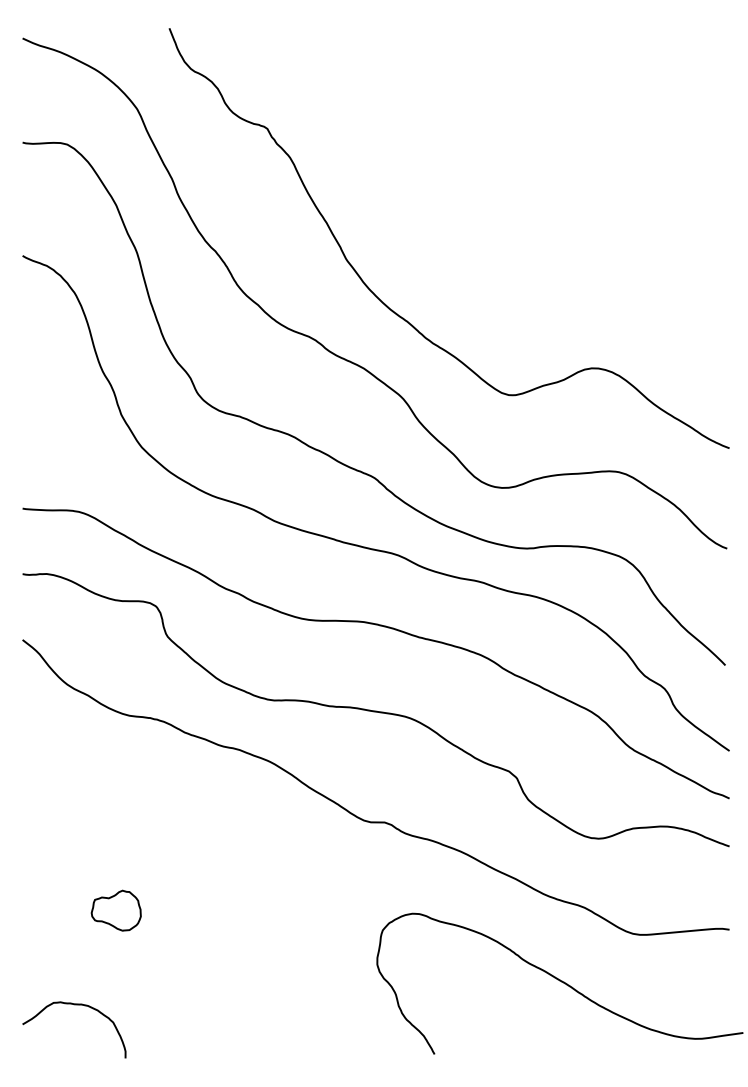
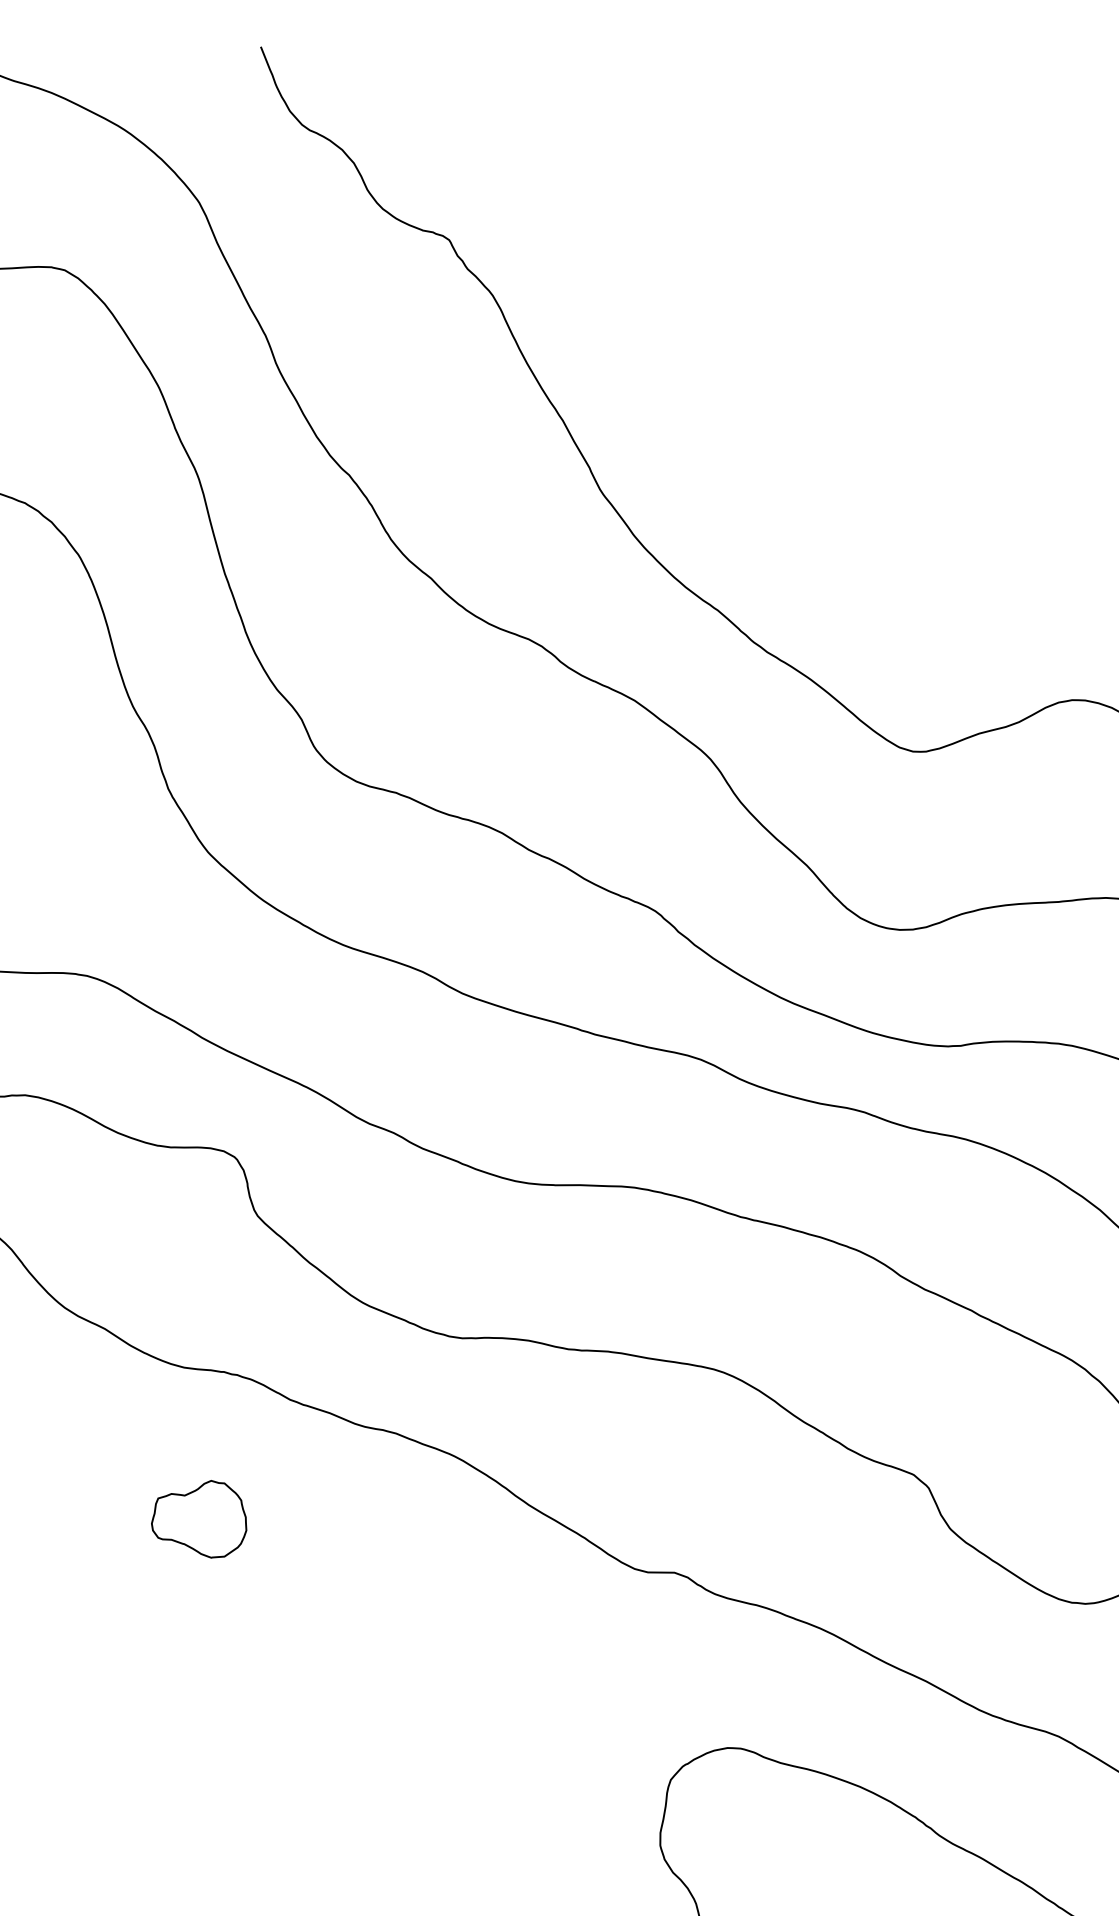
part: (115, 910) -> (197, 1518), moved

